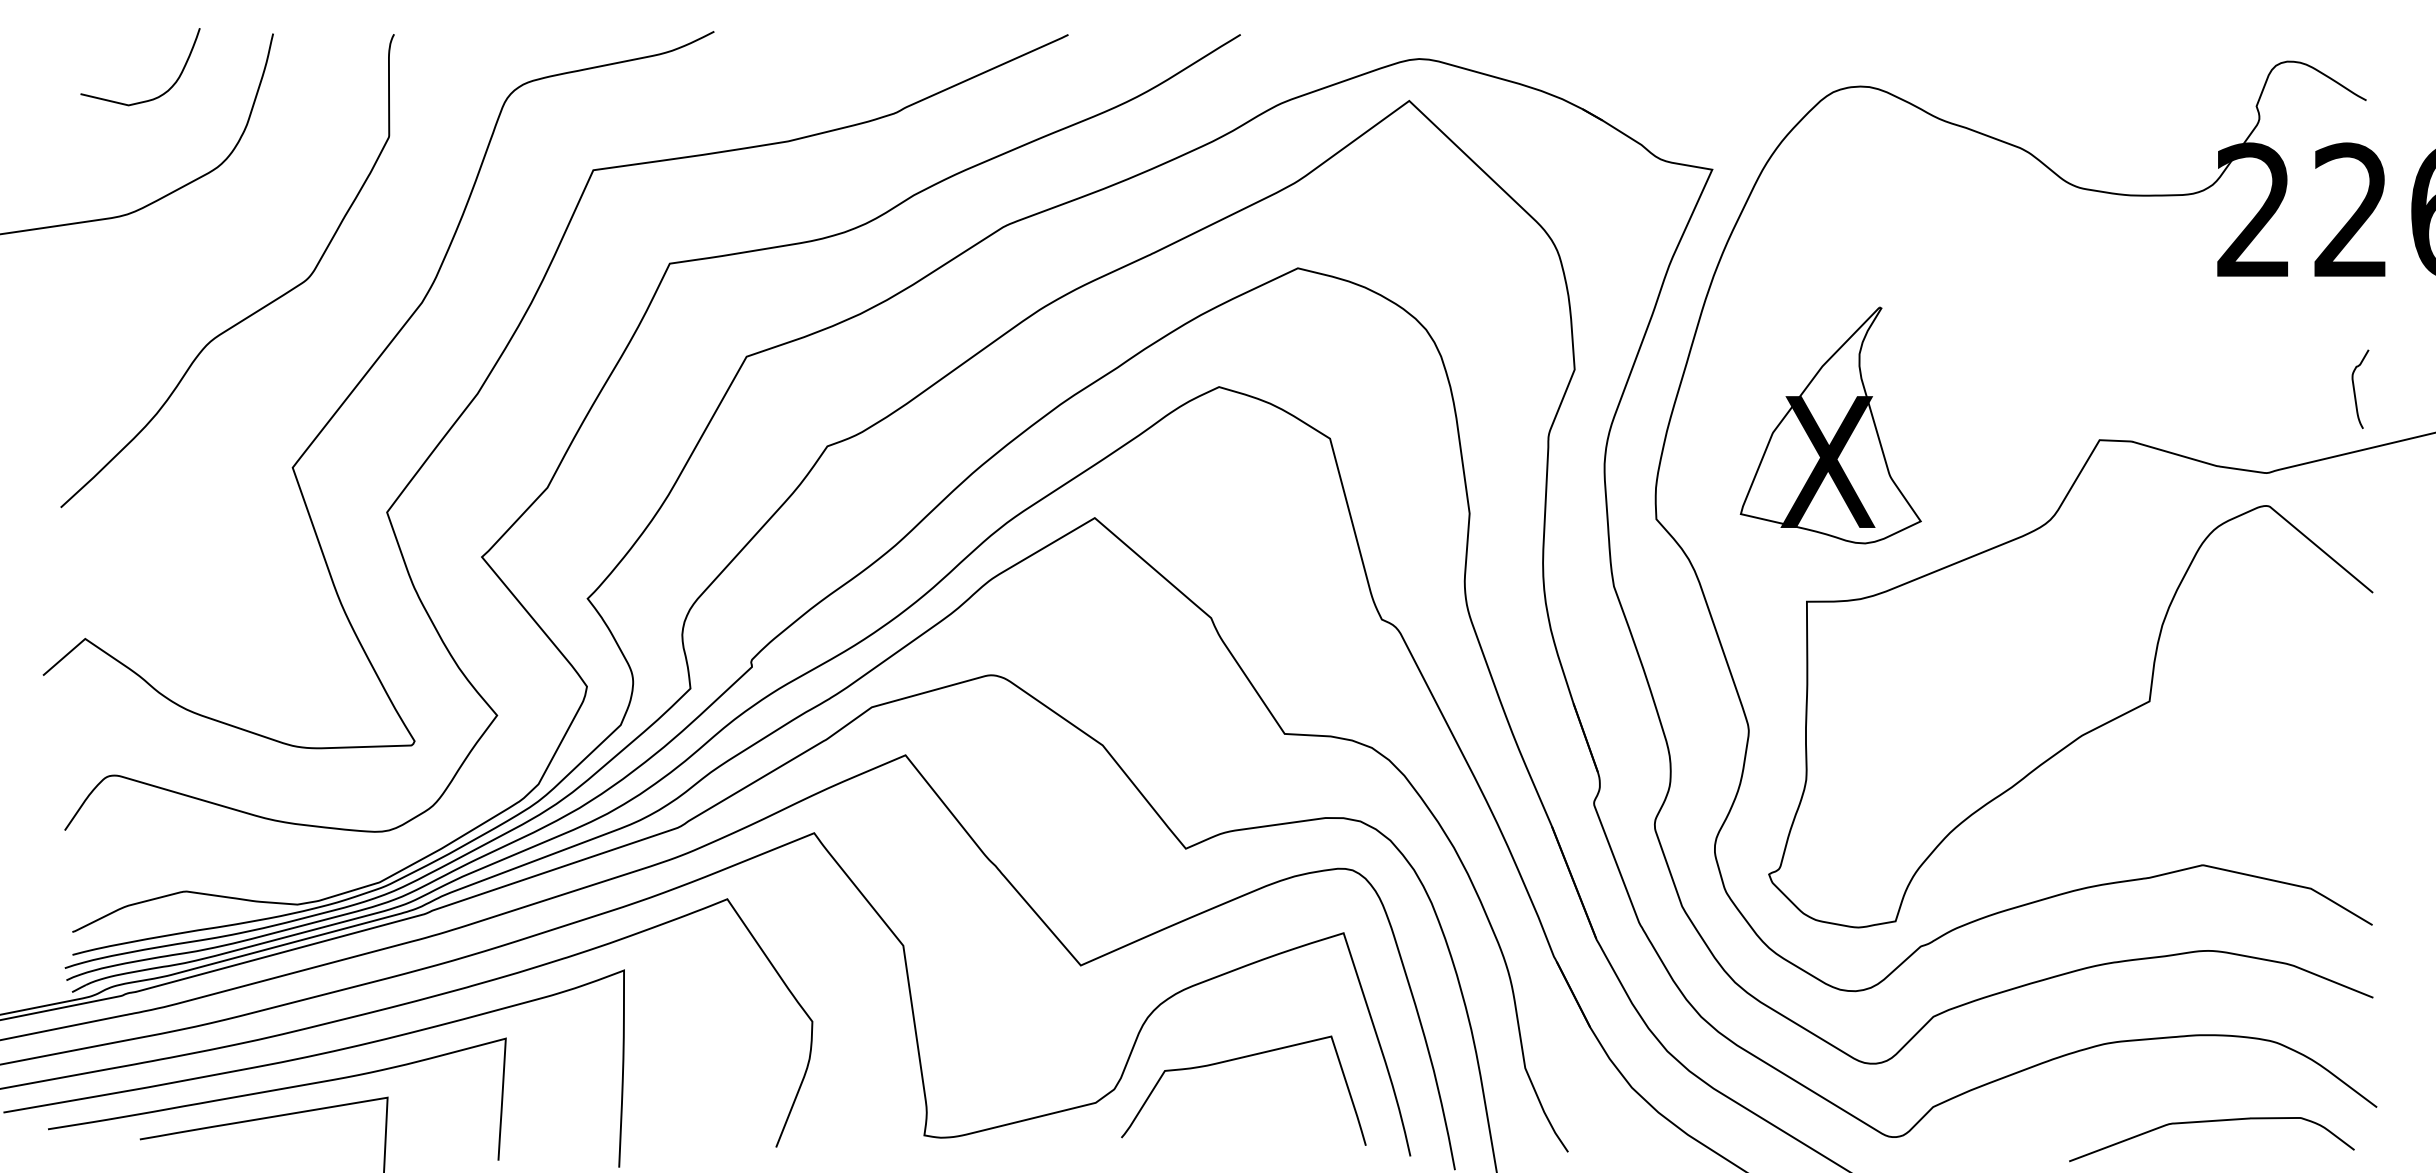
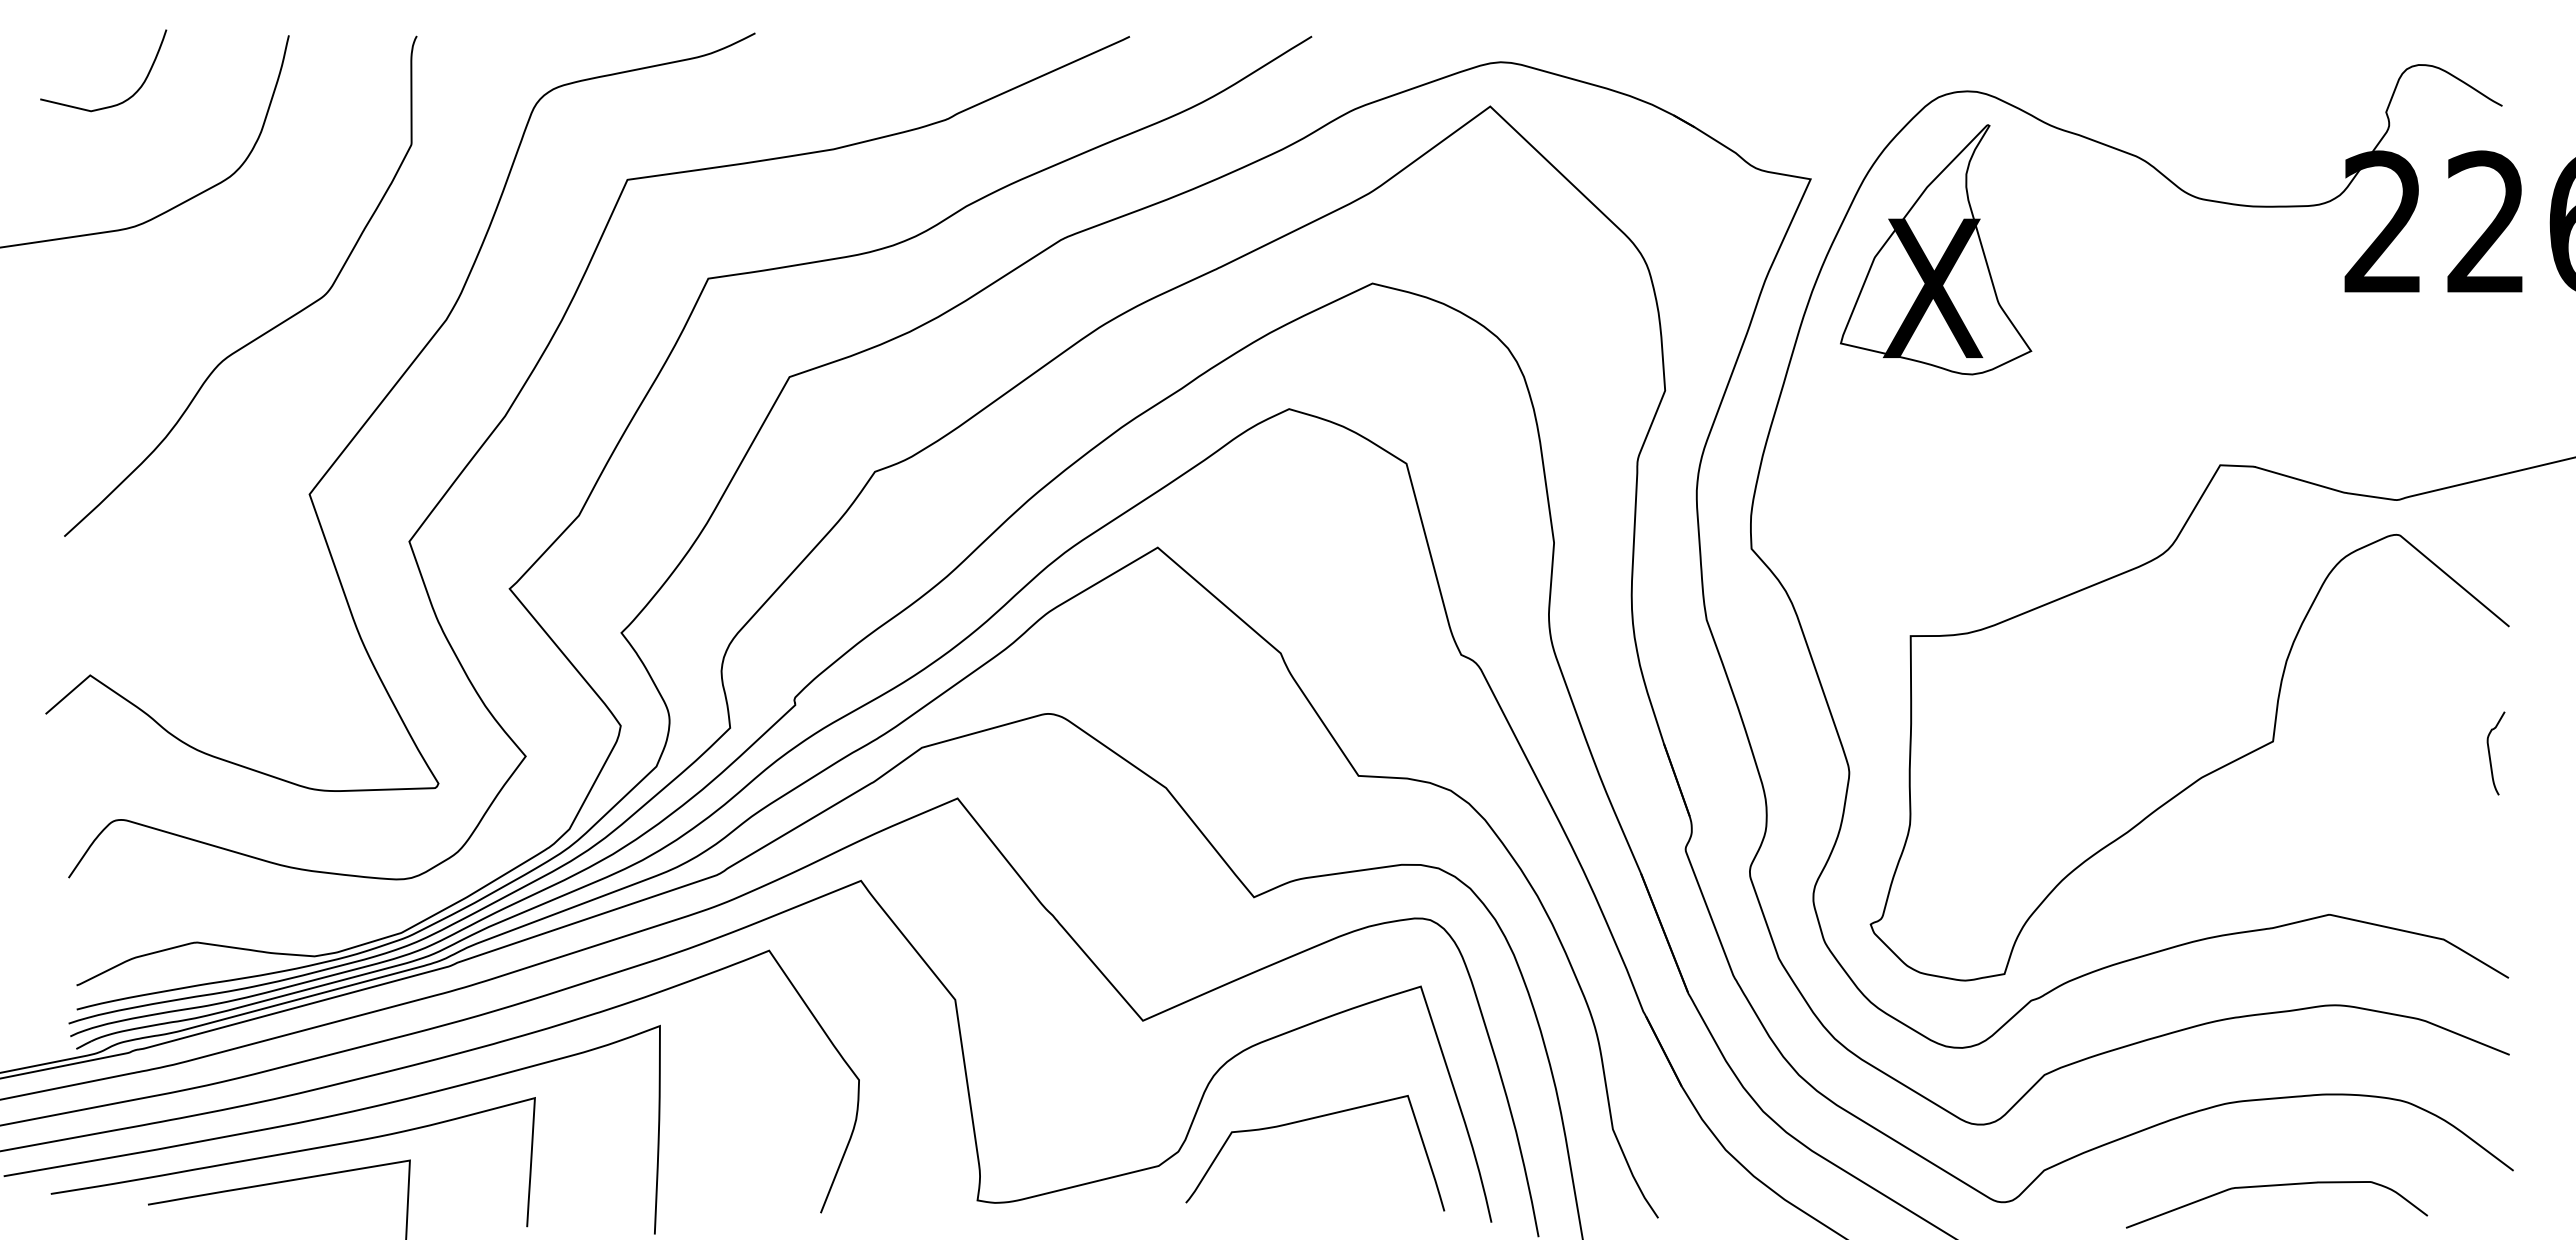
curve: (150, 98) -> (114, 104), moved
curve: (2355, 389) -> (2490, 753), moved
part: (1831, 425) -> (1936, 249), moved
curve: (2212, 1122) -> (2277, 1186), moved

